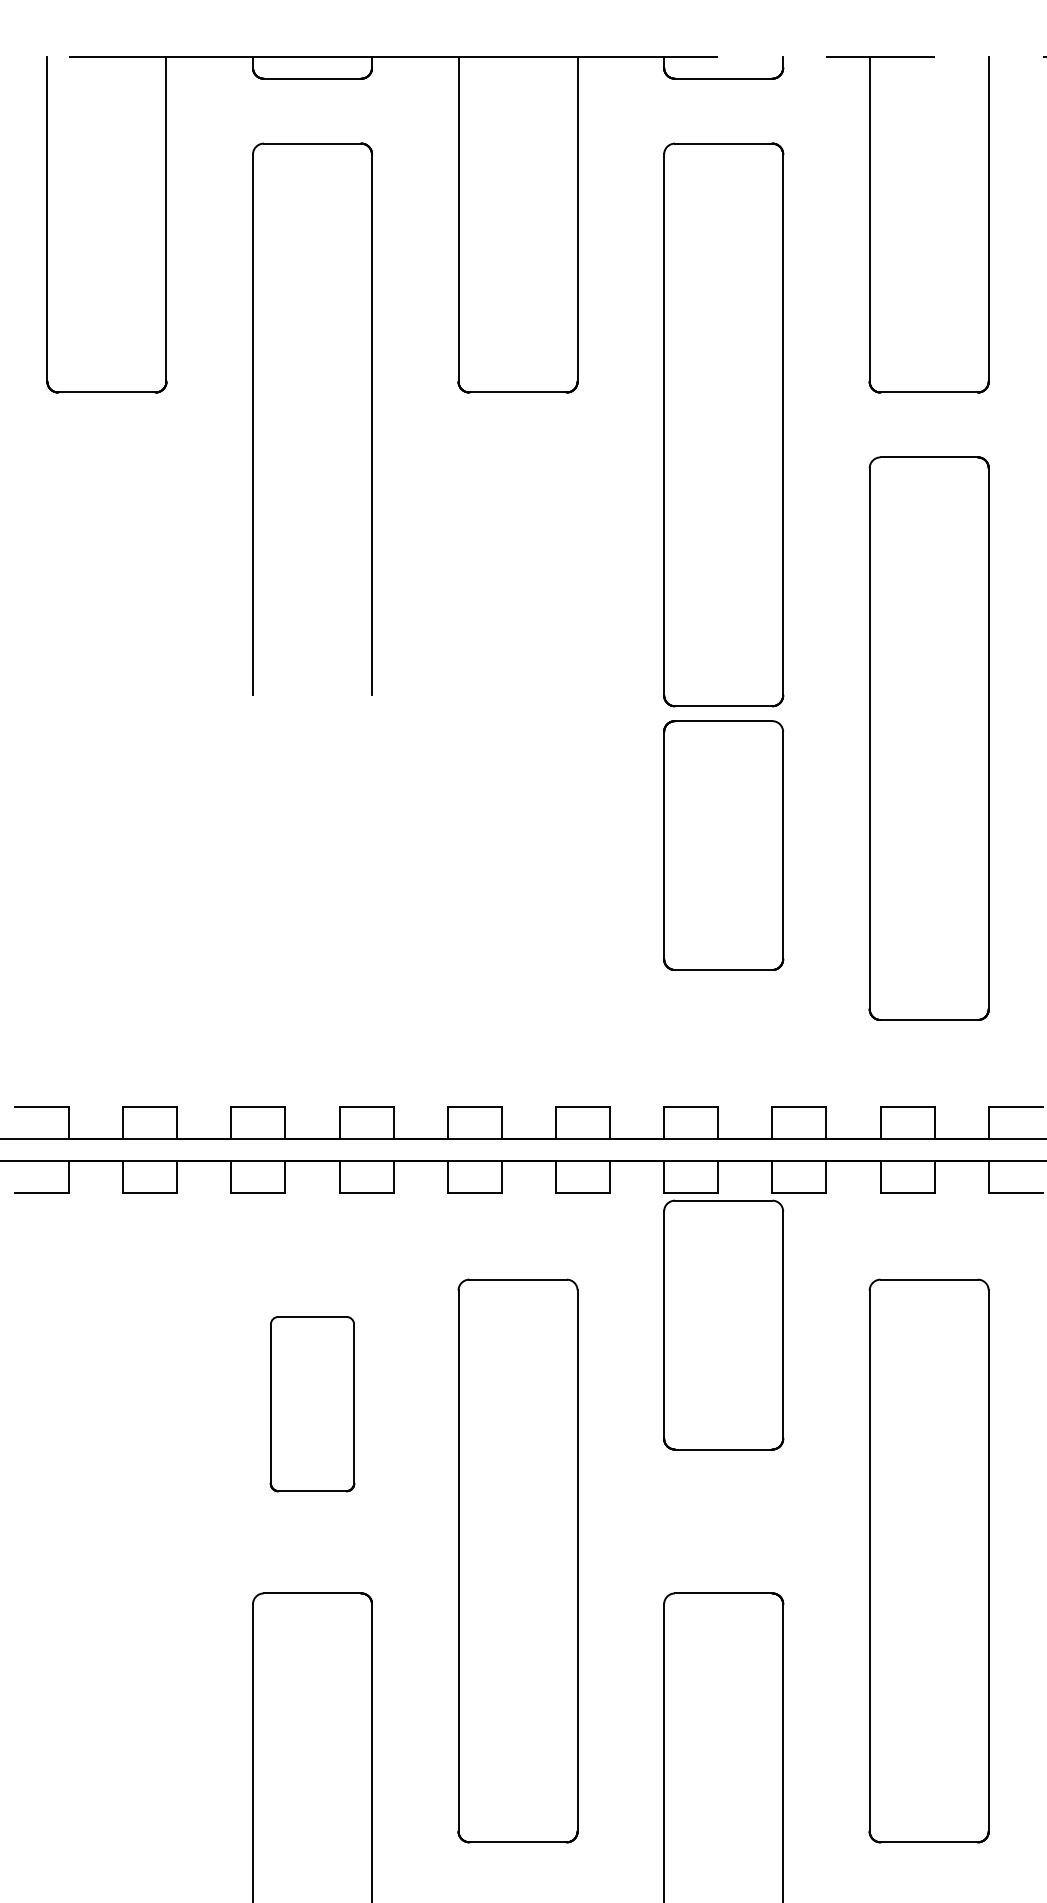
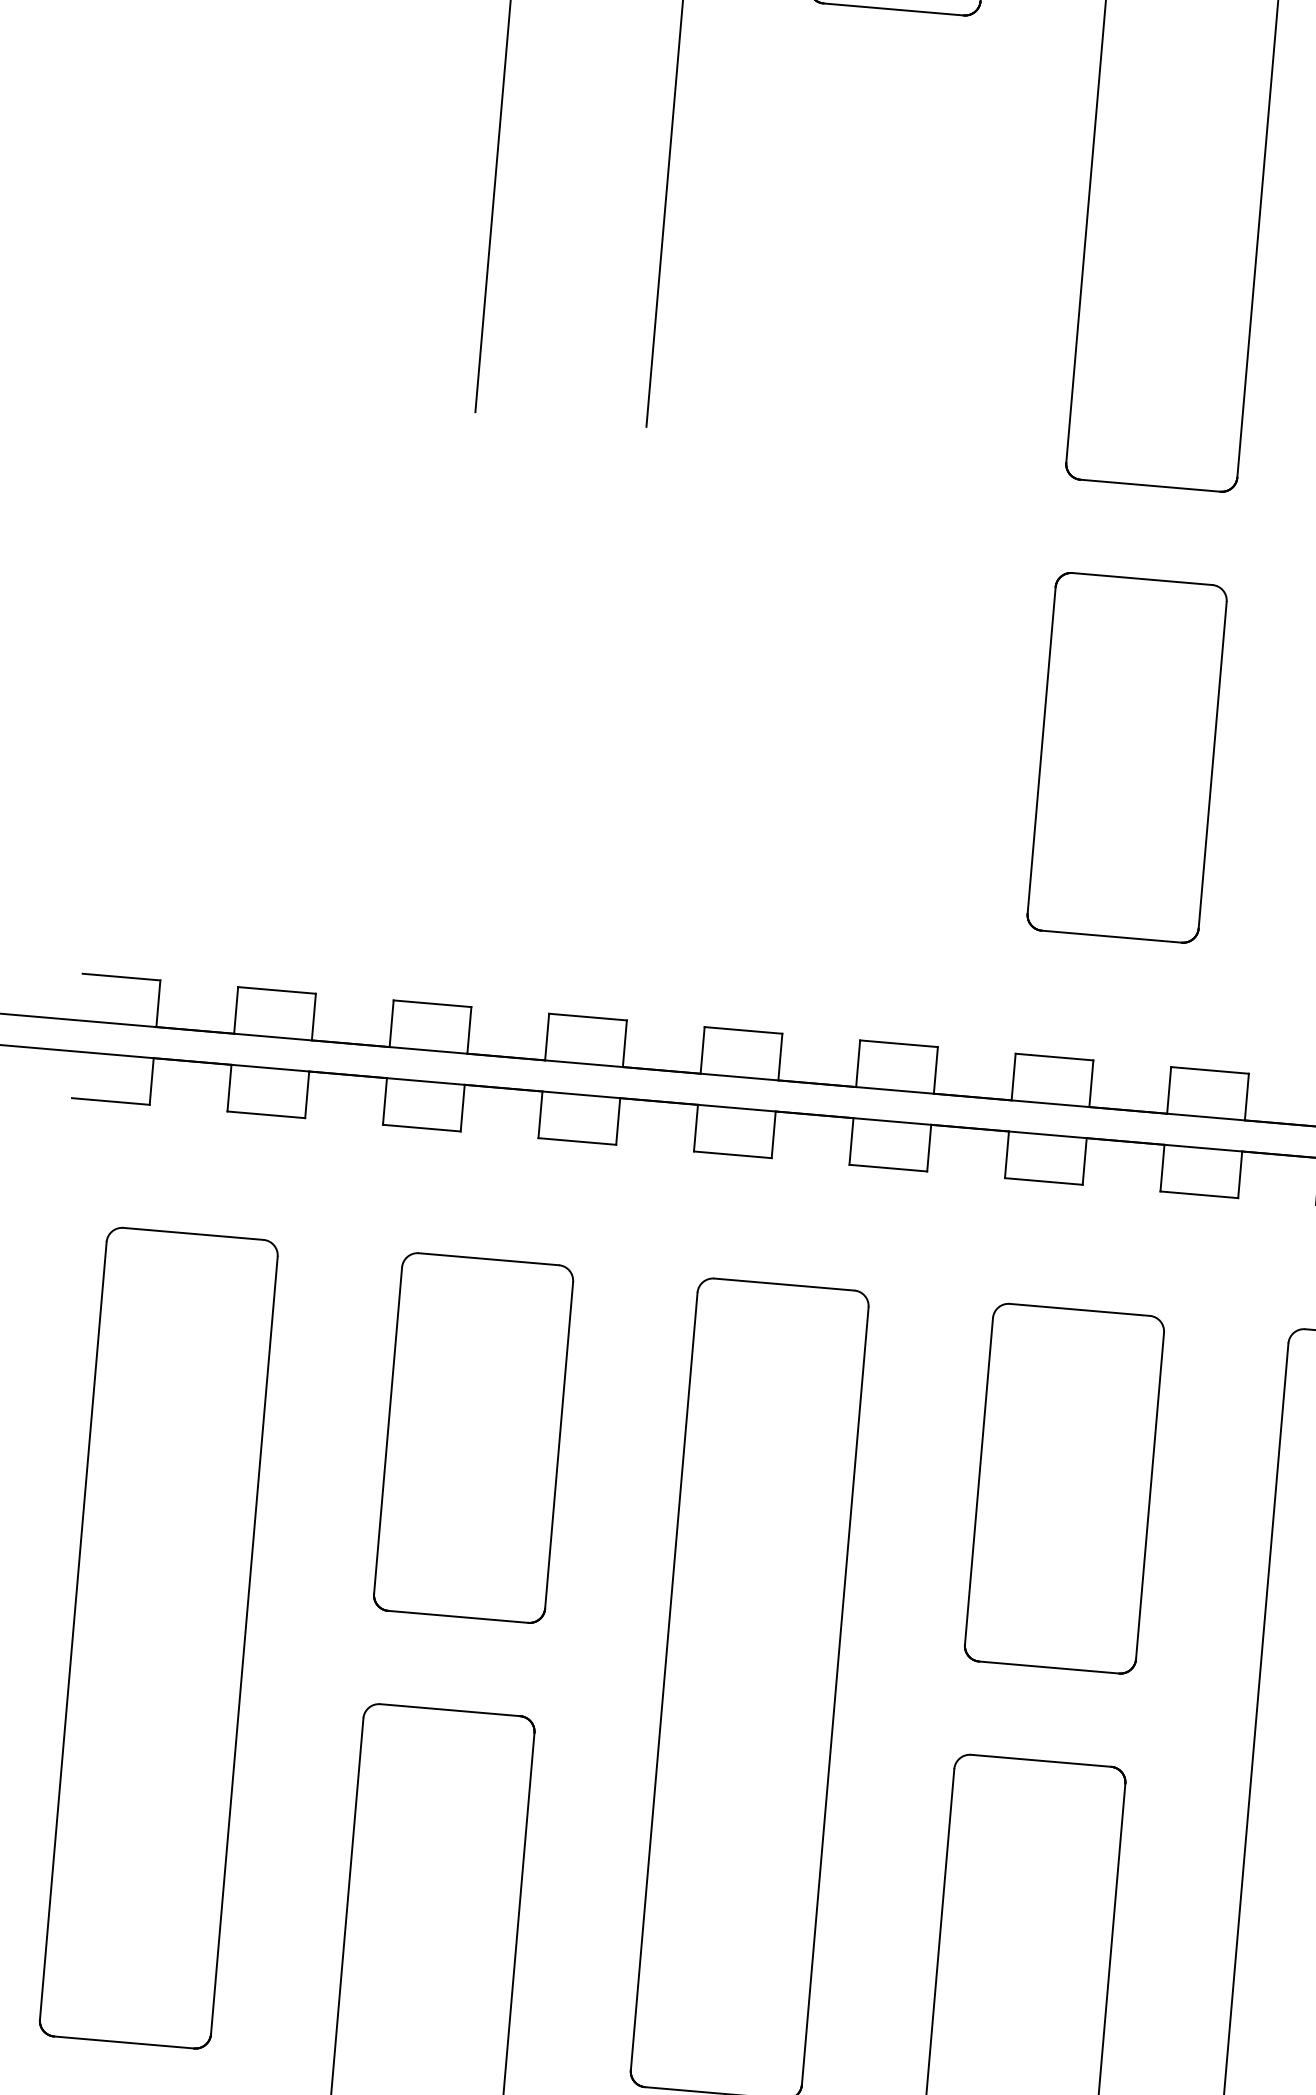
part: (723, 845) -> (1126, 757), moved
part: (723, 1324) -> (1064, 1487), moved
part: (312, 1403) -> (473, 1437), size x1.43
part: (106, 1560) -> (158, 1637), added

